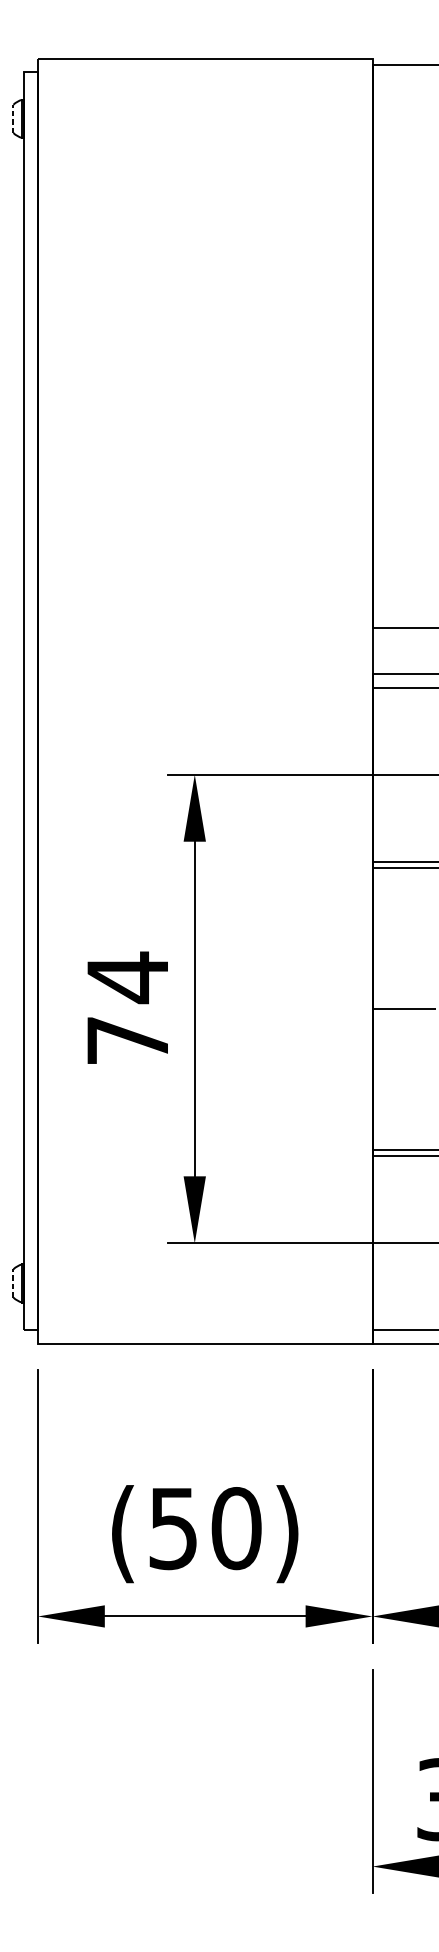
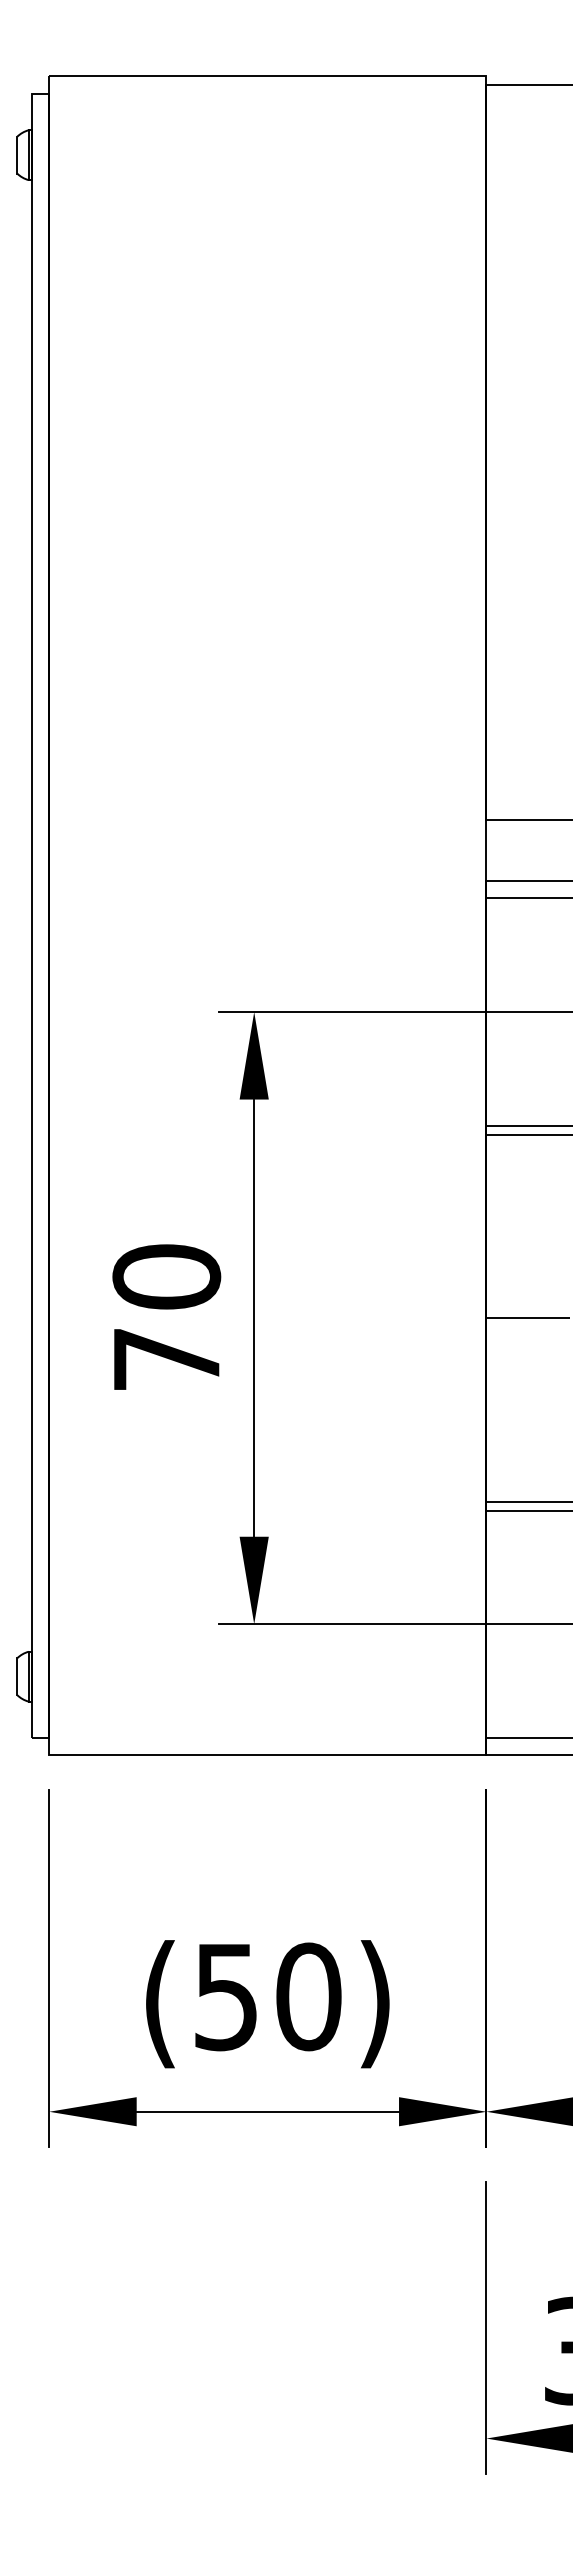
line: (13, 118) -> (17, 154), dashed -> solid
text: (127, 977) -> (166, 1277), 74 -> 70
line: (13, 1283) -> (17, 1676), dashed -> solid

